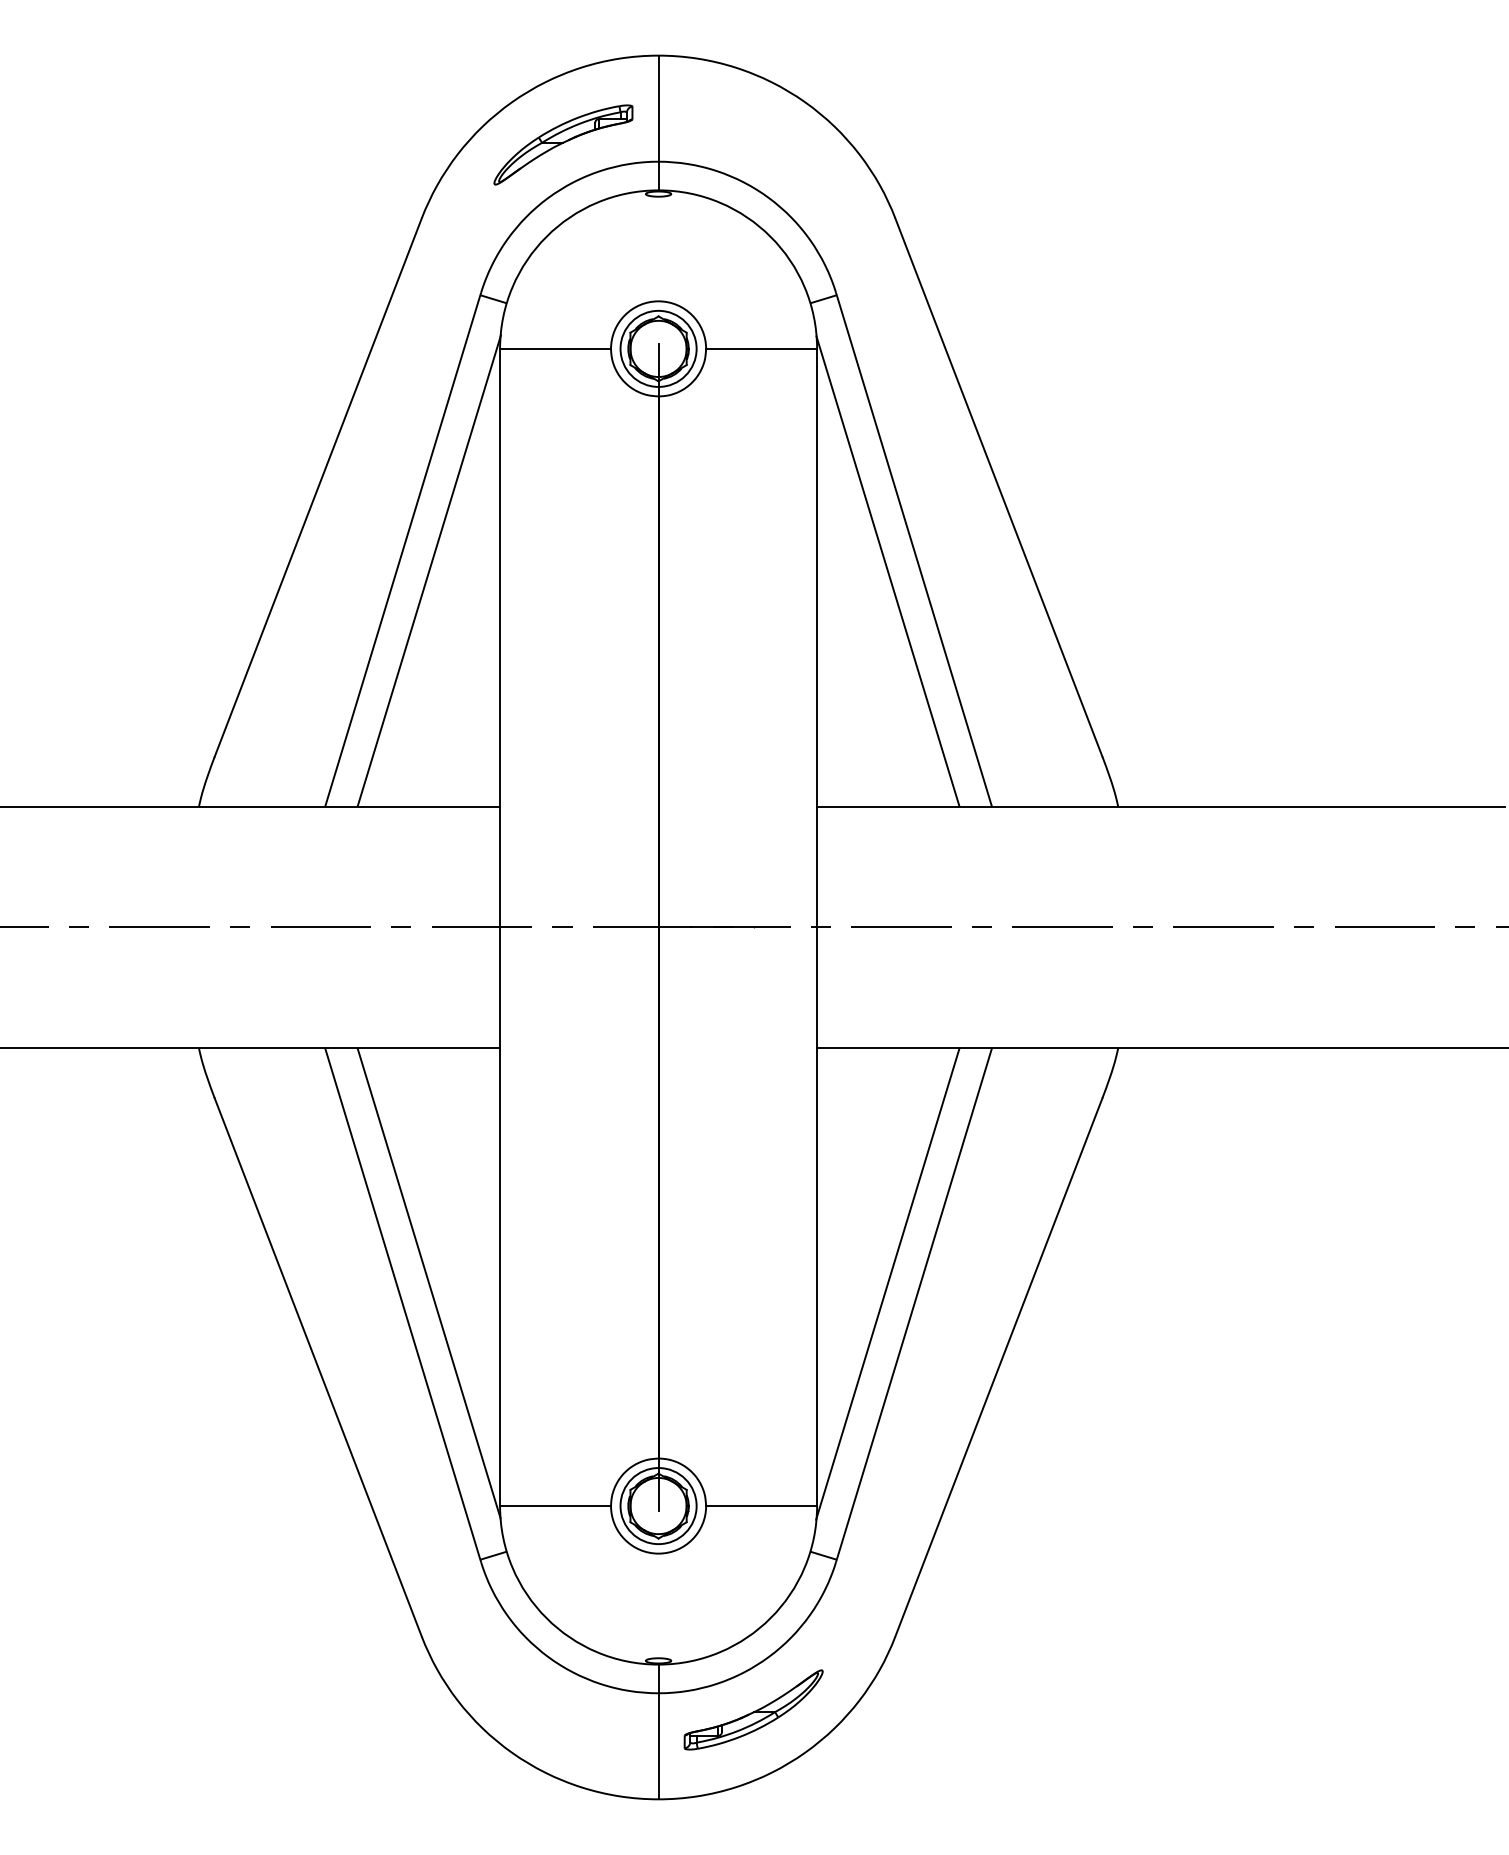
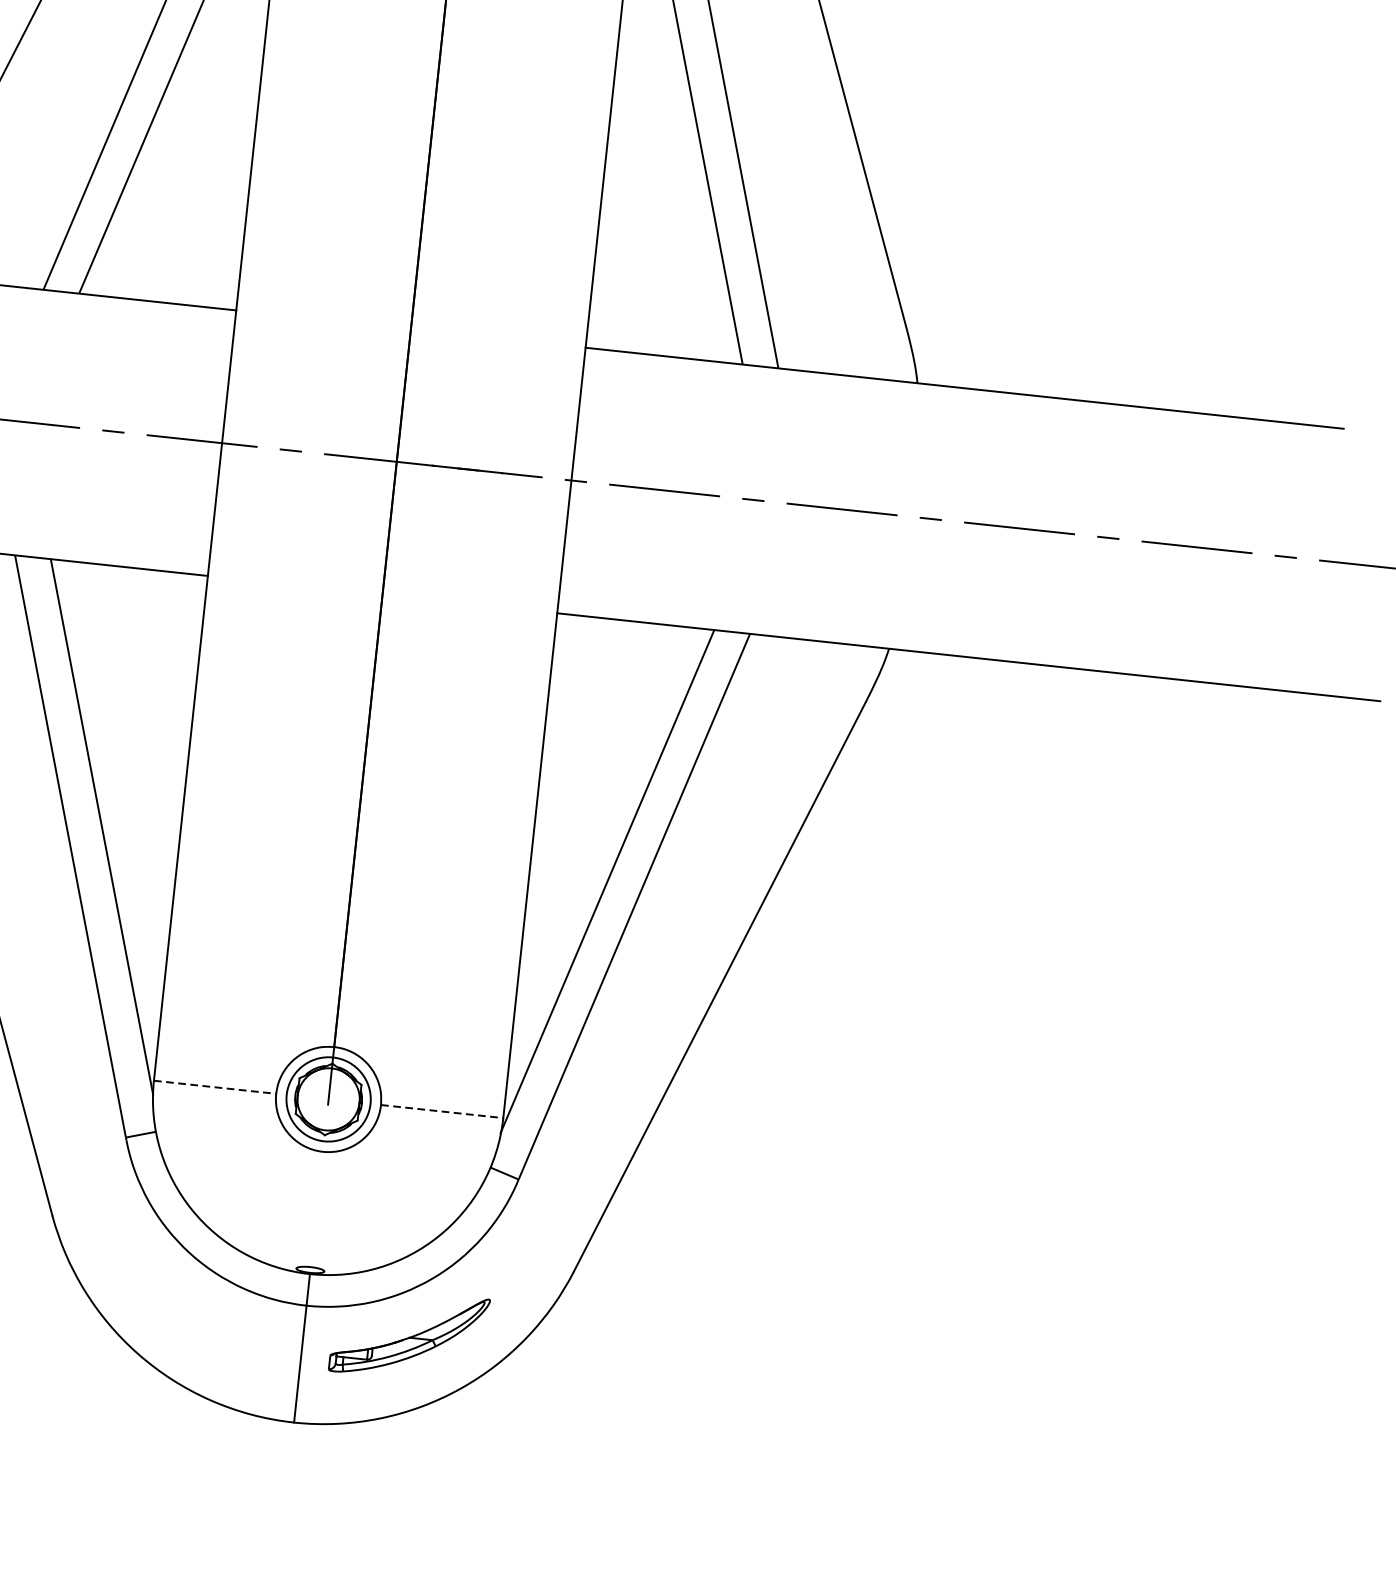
line: (556, 1506) -> (216, 1087), solid -> dashed
line: (762, 1506) -> (443, 1112), solid -> dashed

